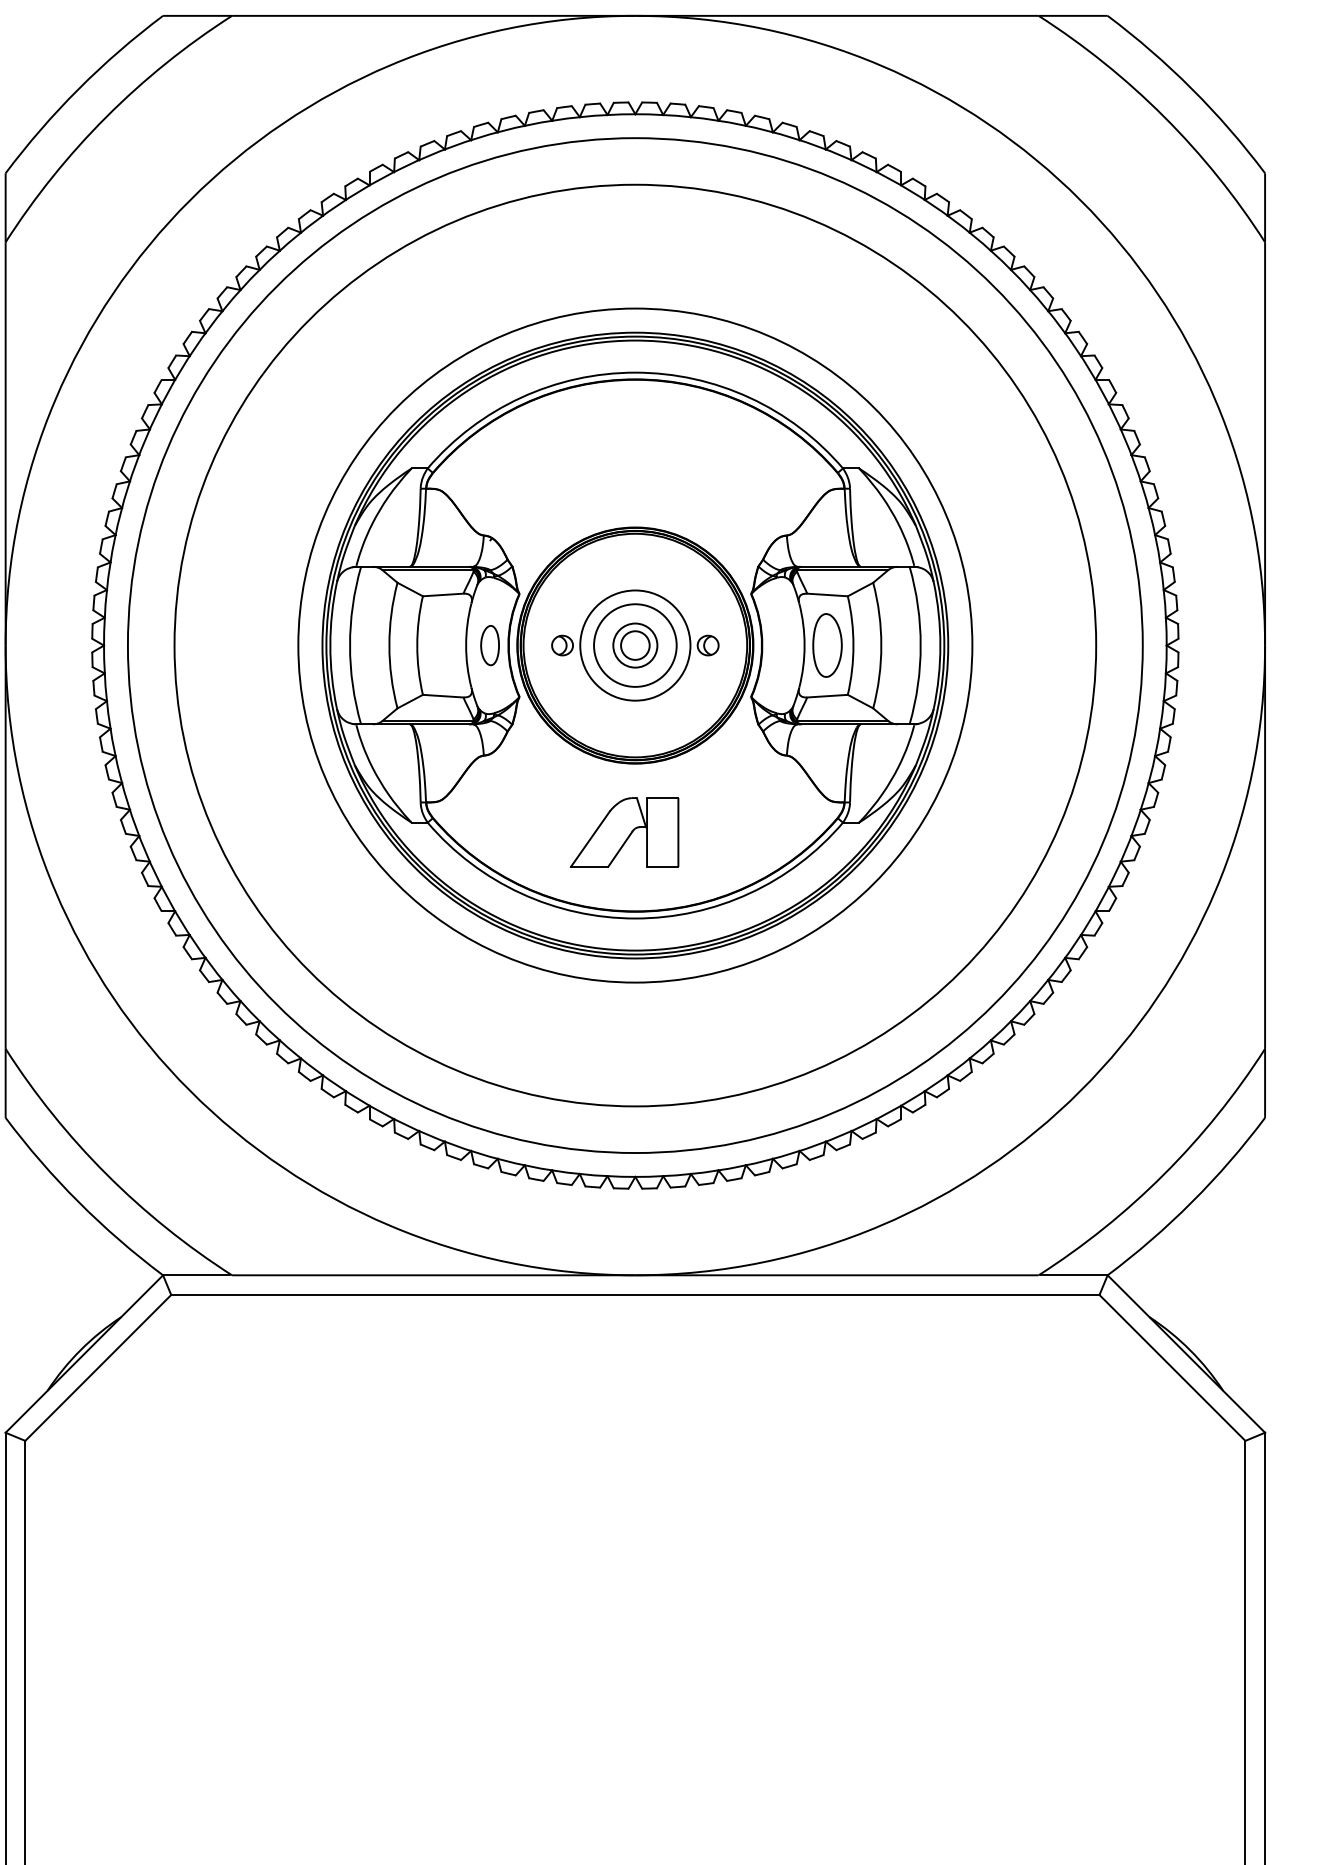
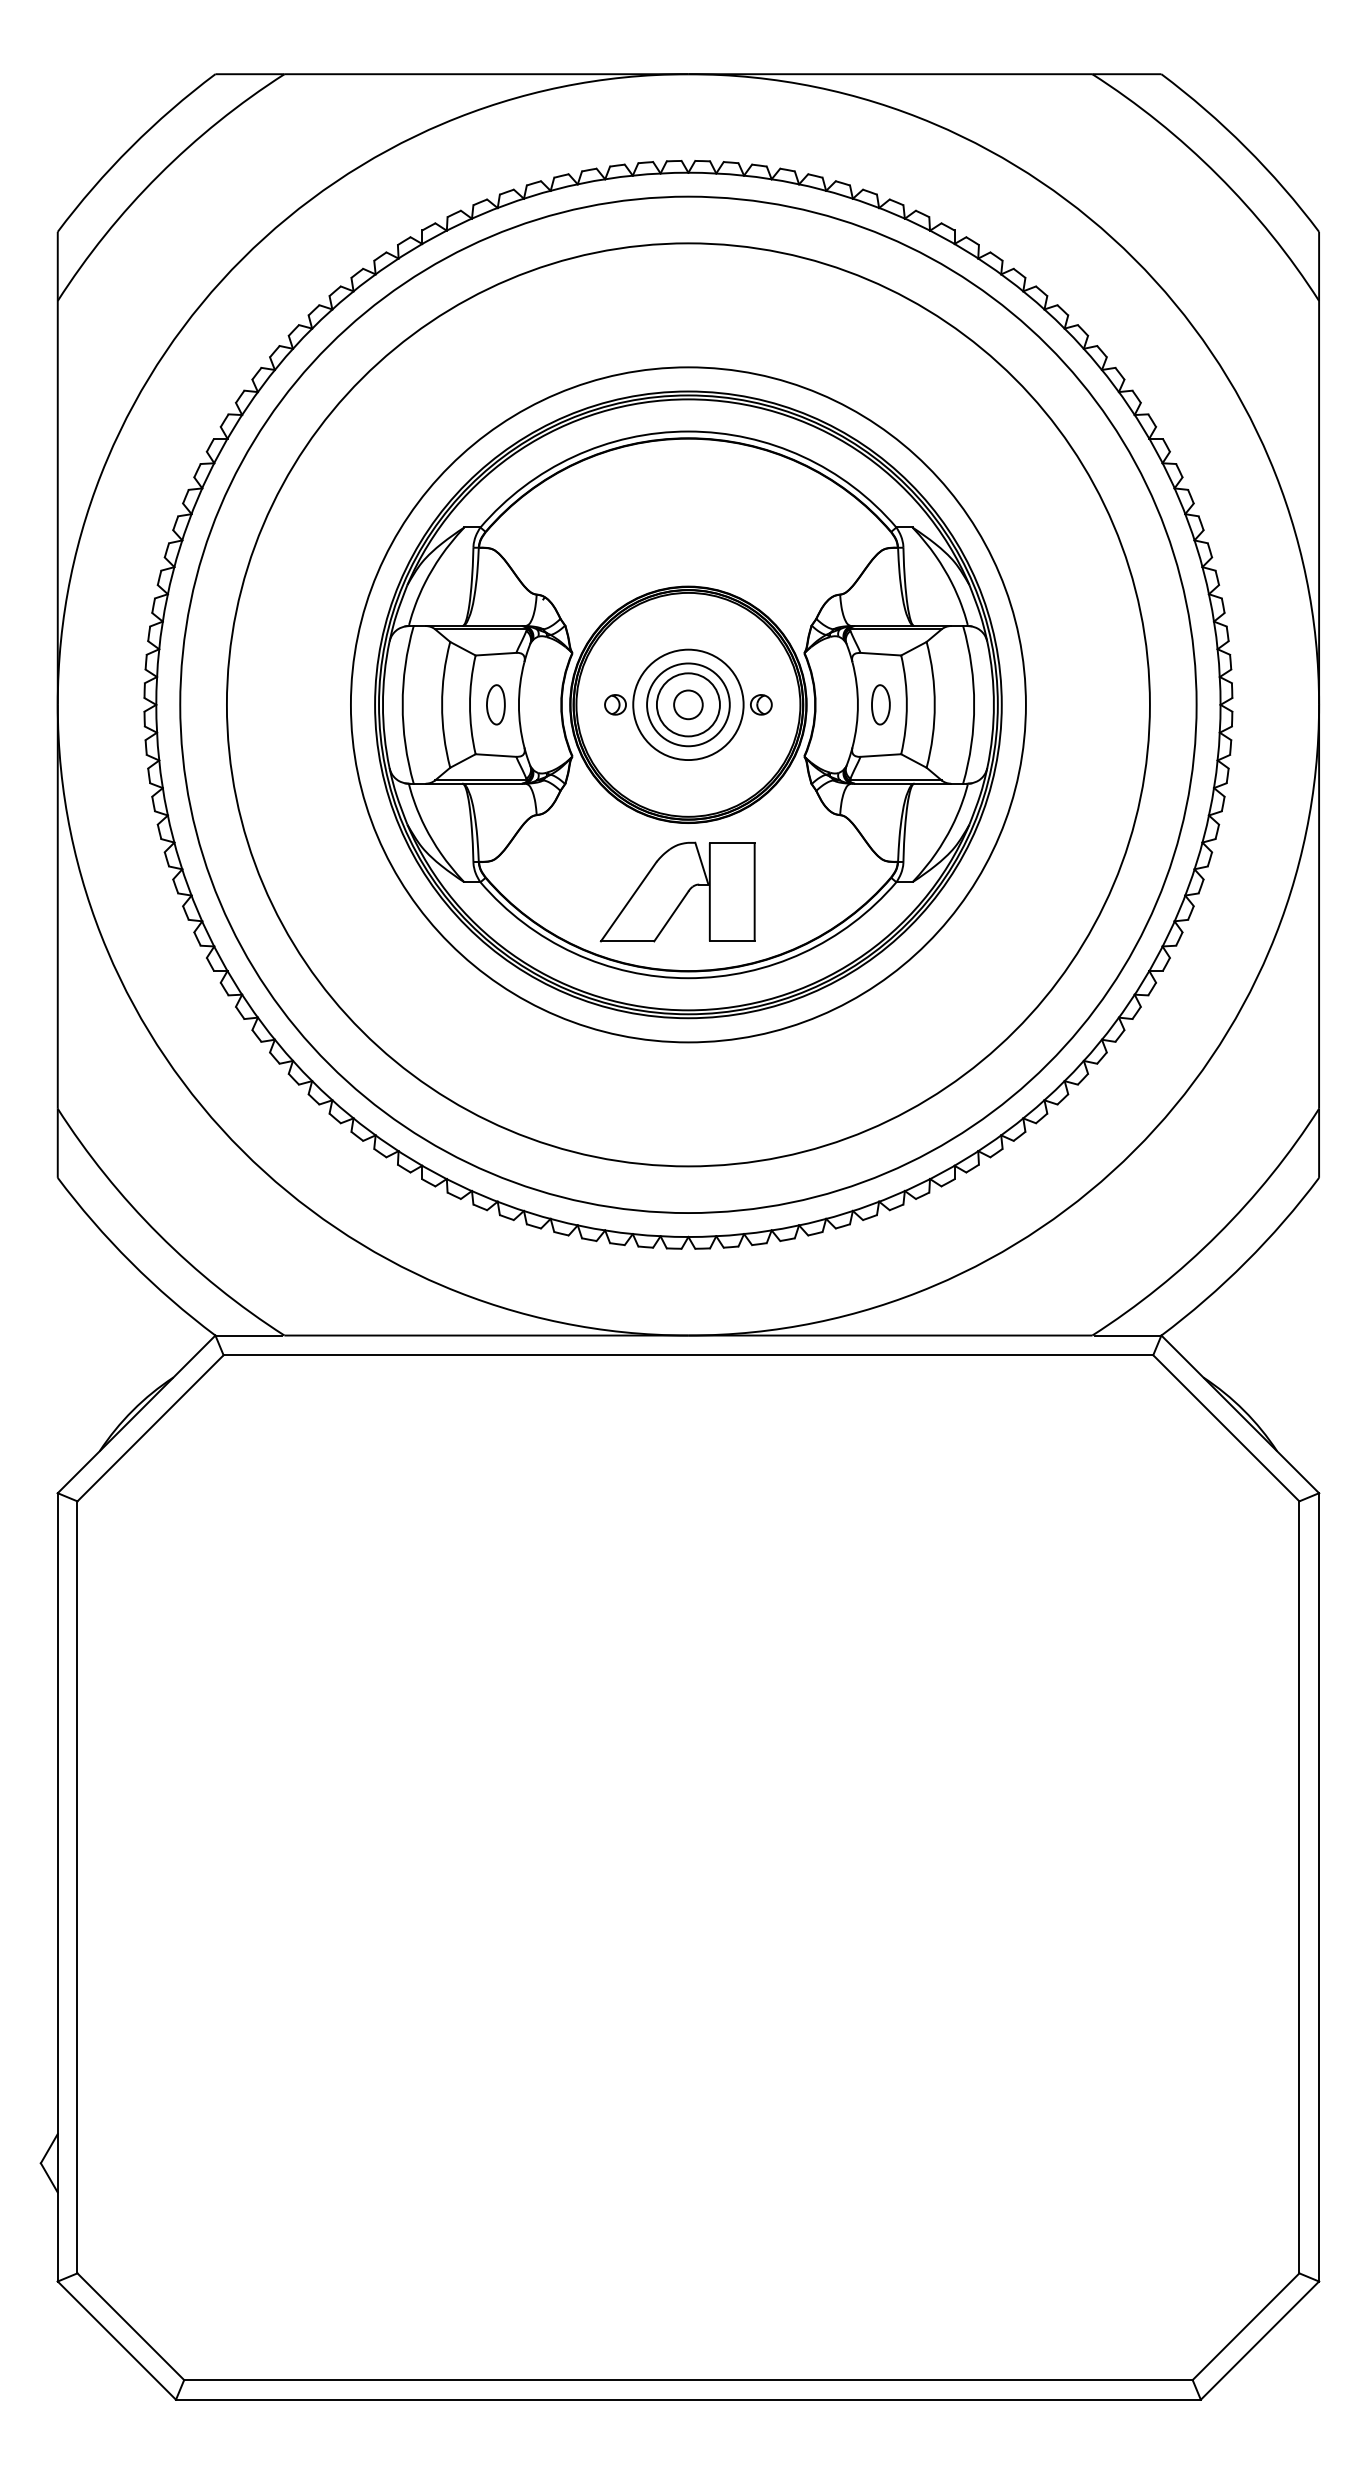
part: (489, 645) -> (495, 704), moved
circle: (634, 645) -> (687, 704), size x1.43
part: (827, 645) -> (880, 704), size x0.62
part: (624, 831) -> (677, 891), size x1.43

